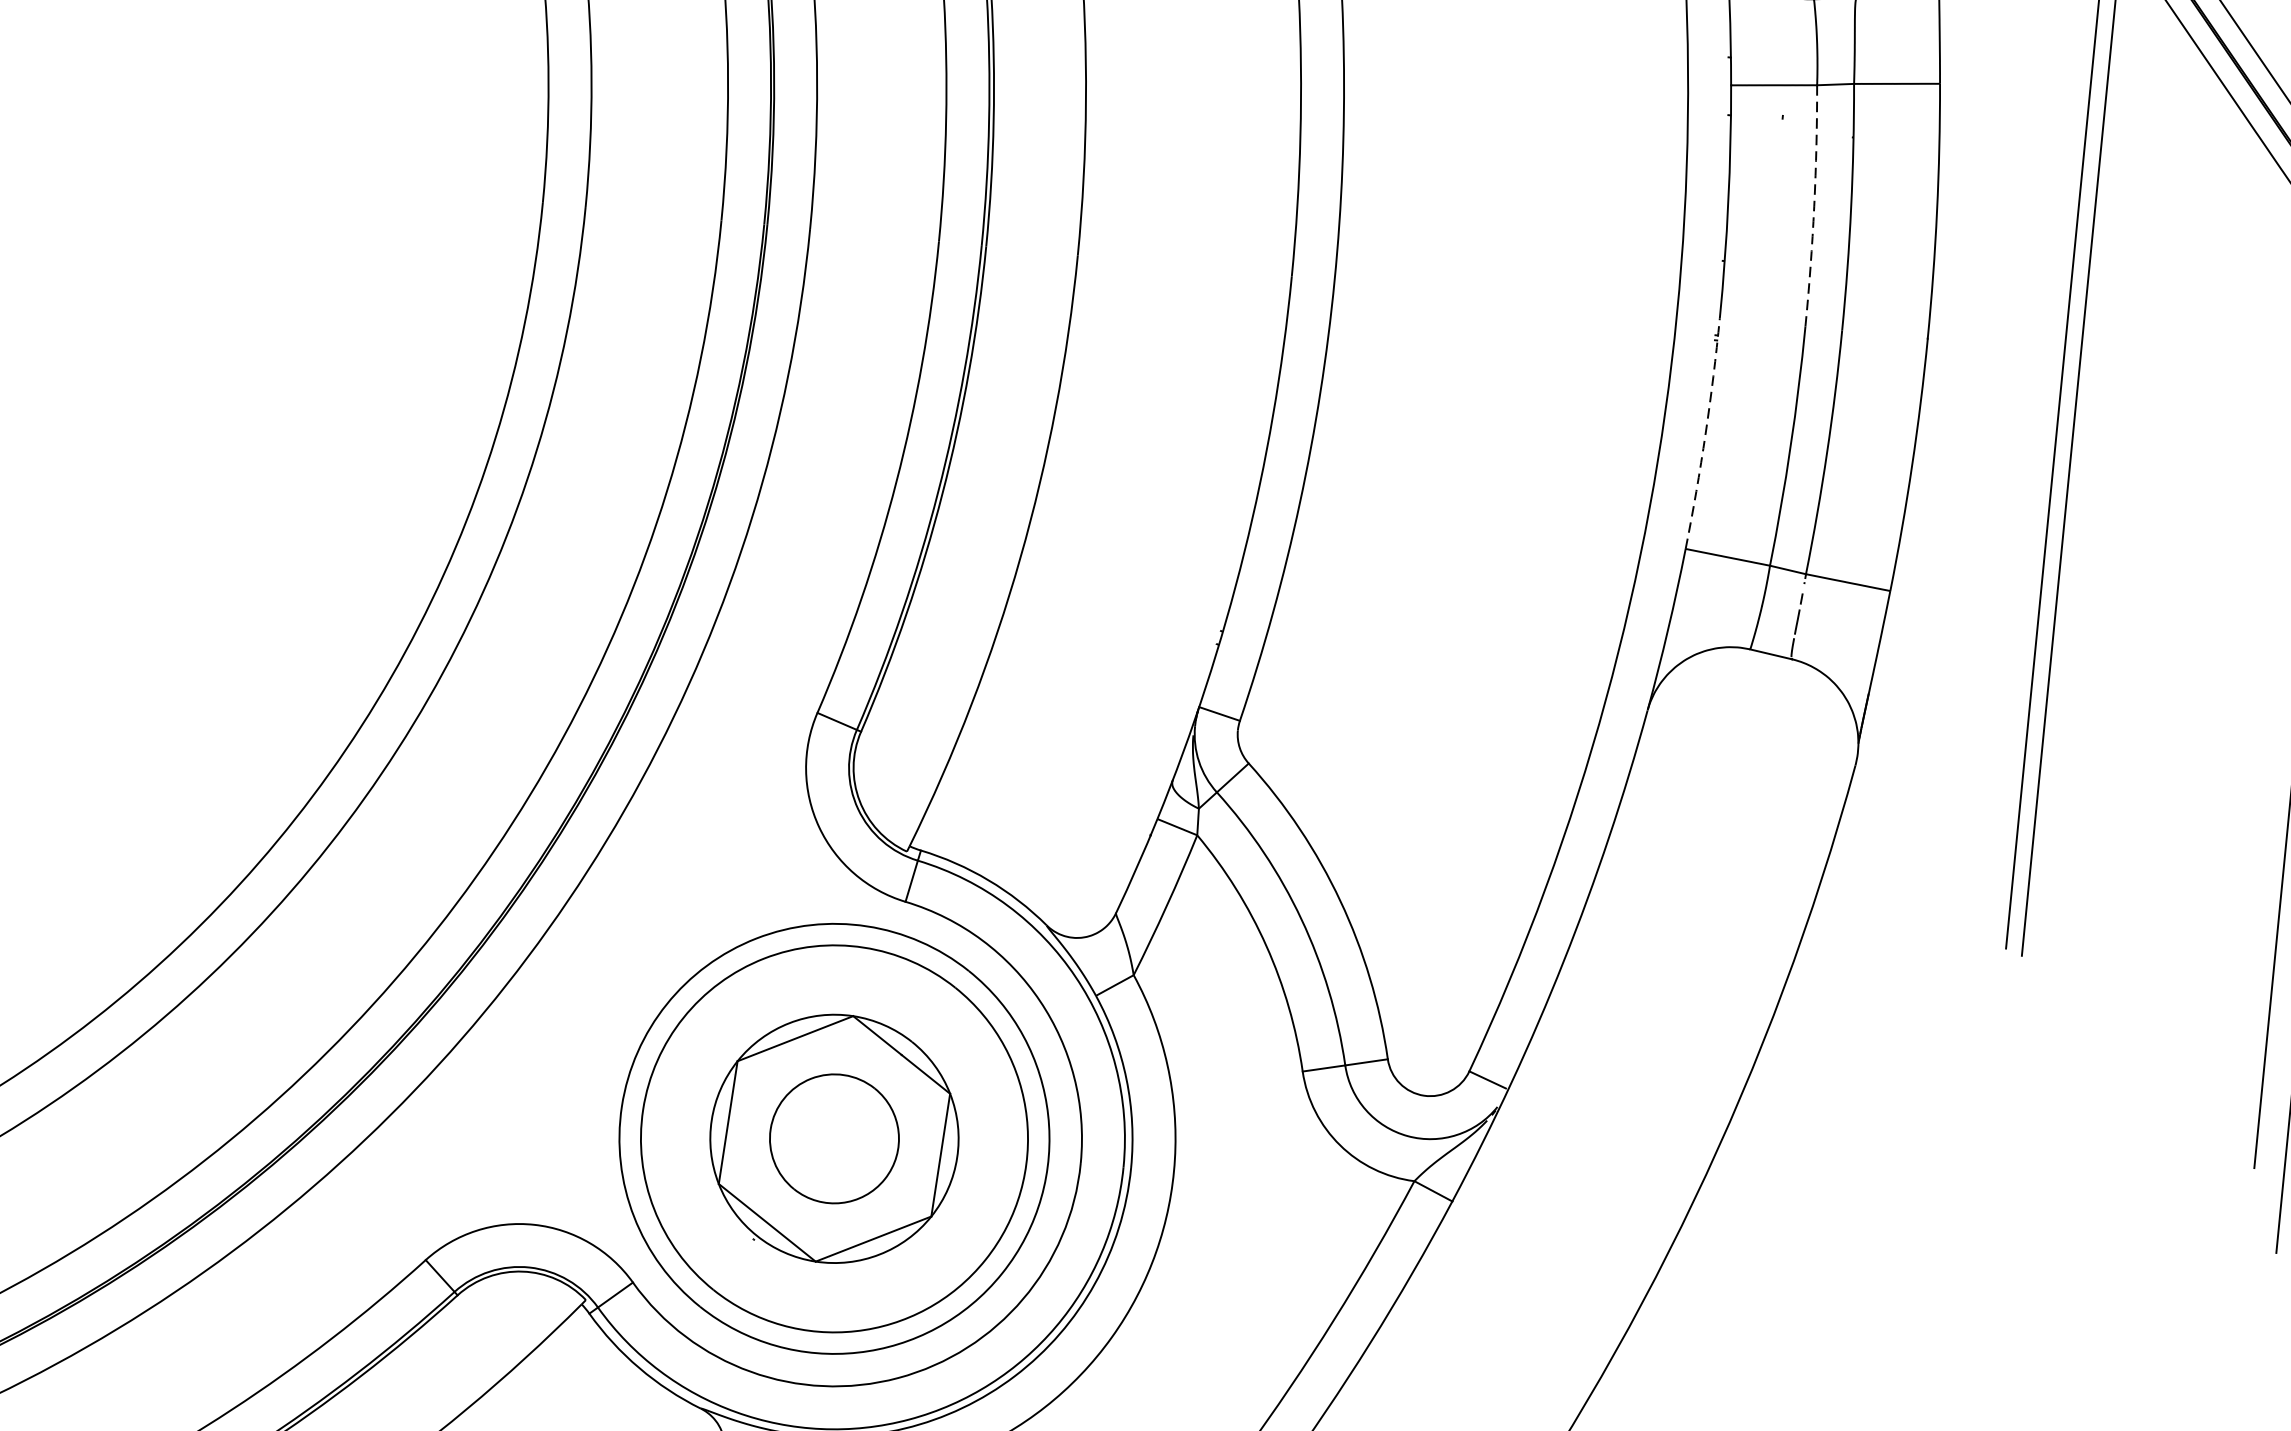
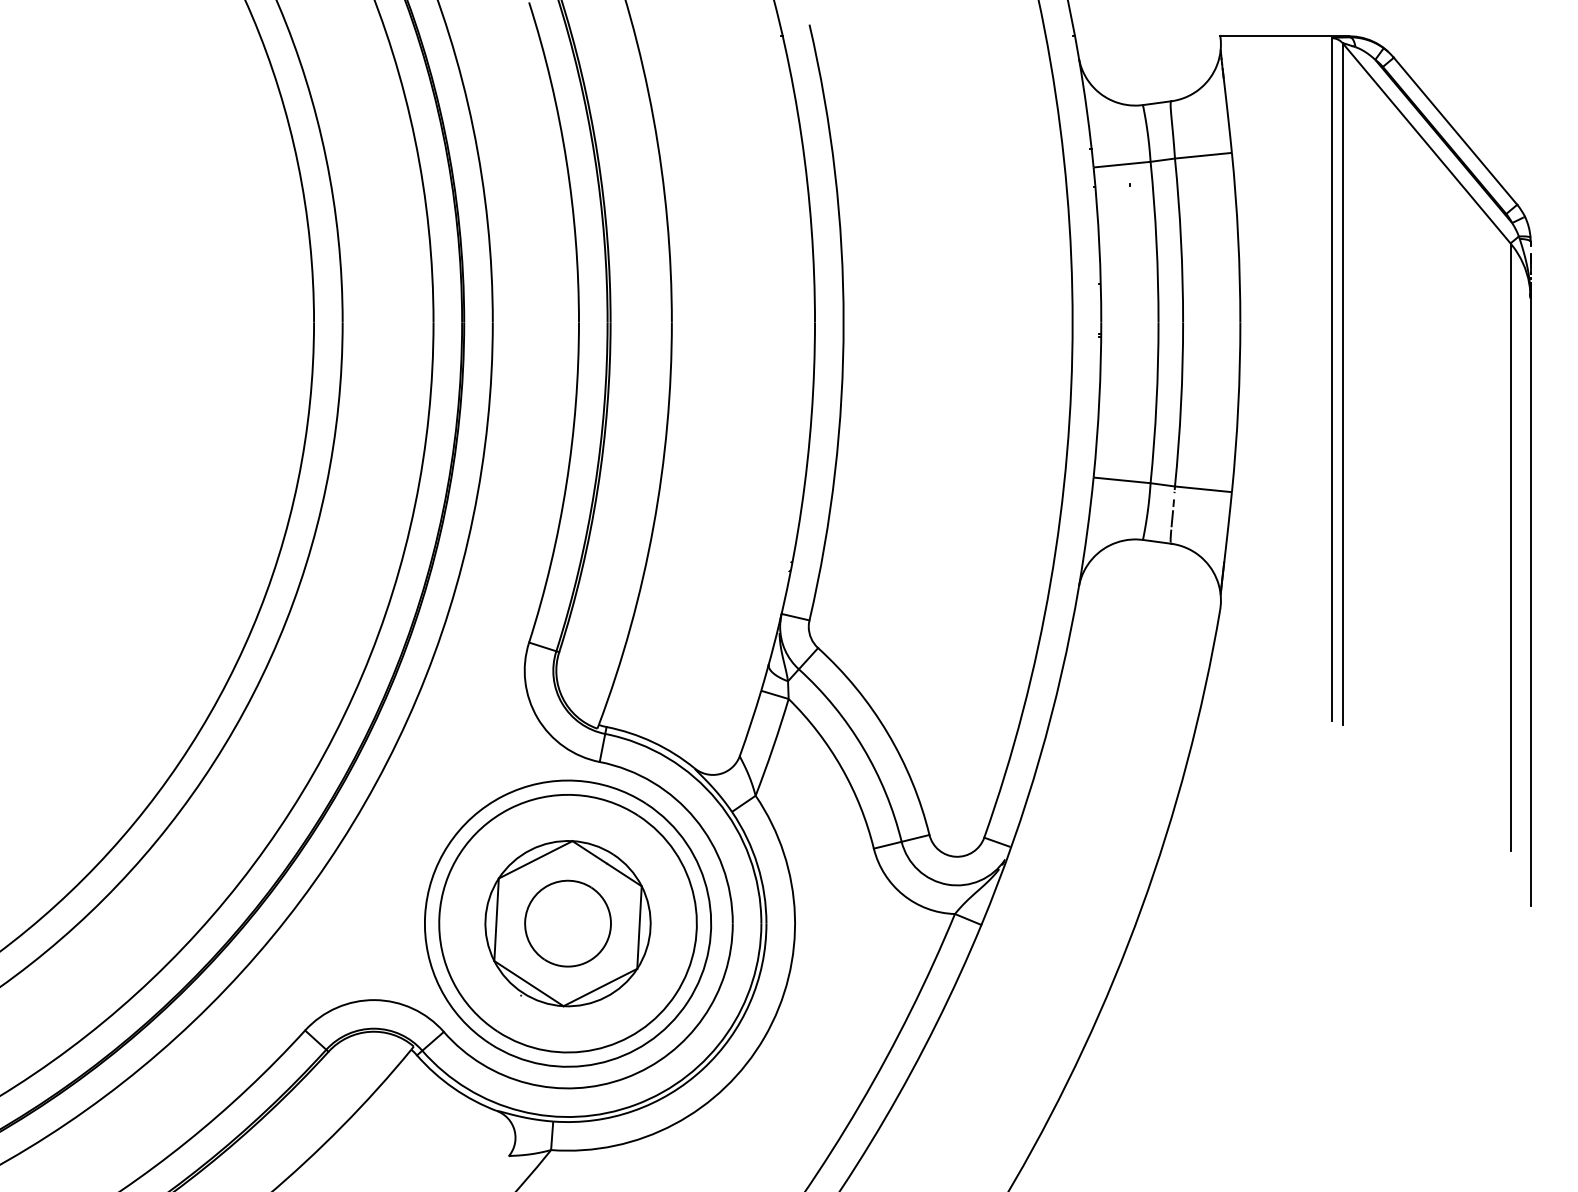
arc: (1814, 206) -> (1156, 242), dashed -> solid
arc: (1705, 434) -> (1099, 400), dashed -> solid

